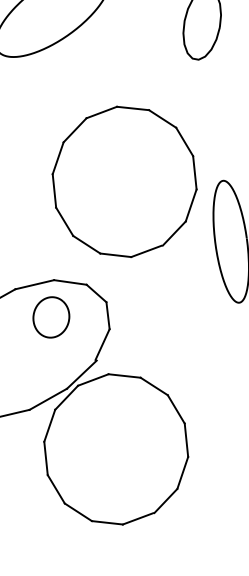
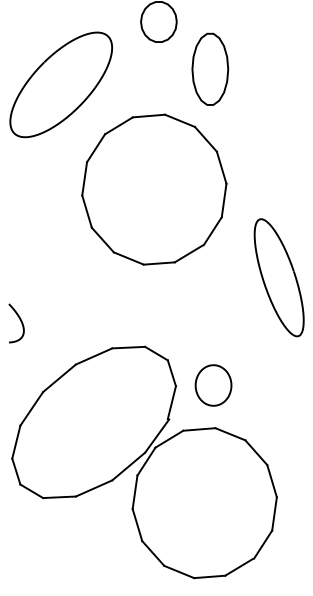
part: (124, 181) -> (154, 189), moved
curve: (36, 309) -> (197, 380), moved

